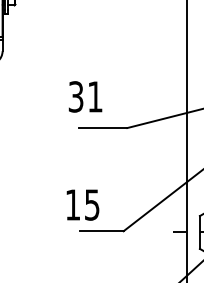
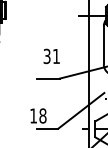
text: (85, 97) -> (51, 56), moved
text: (91, 203) -> (42, 115), 15 -> 18

